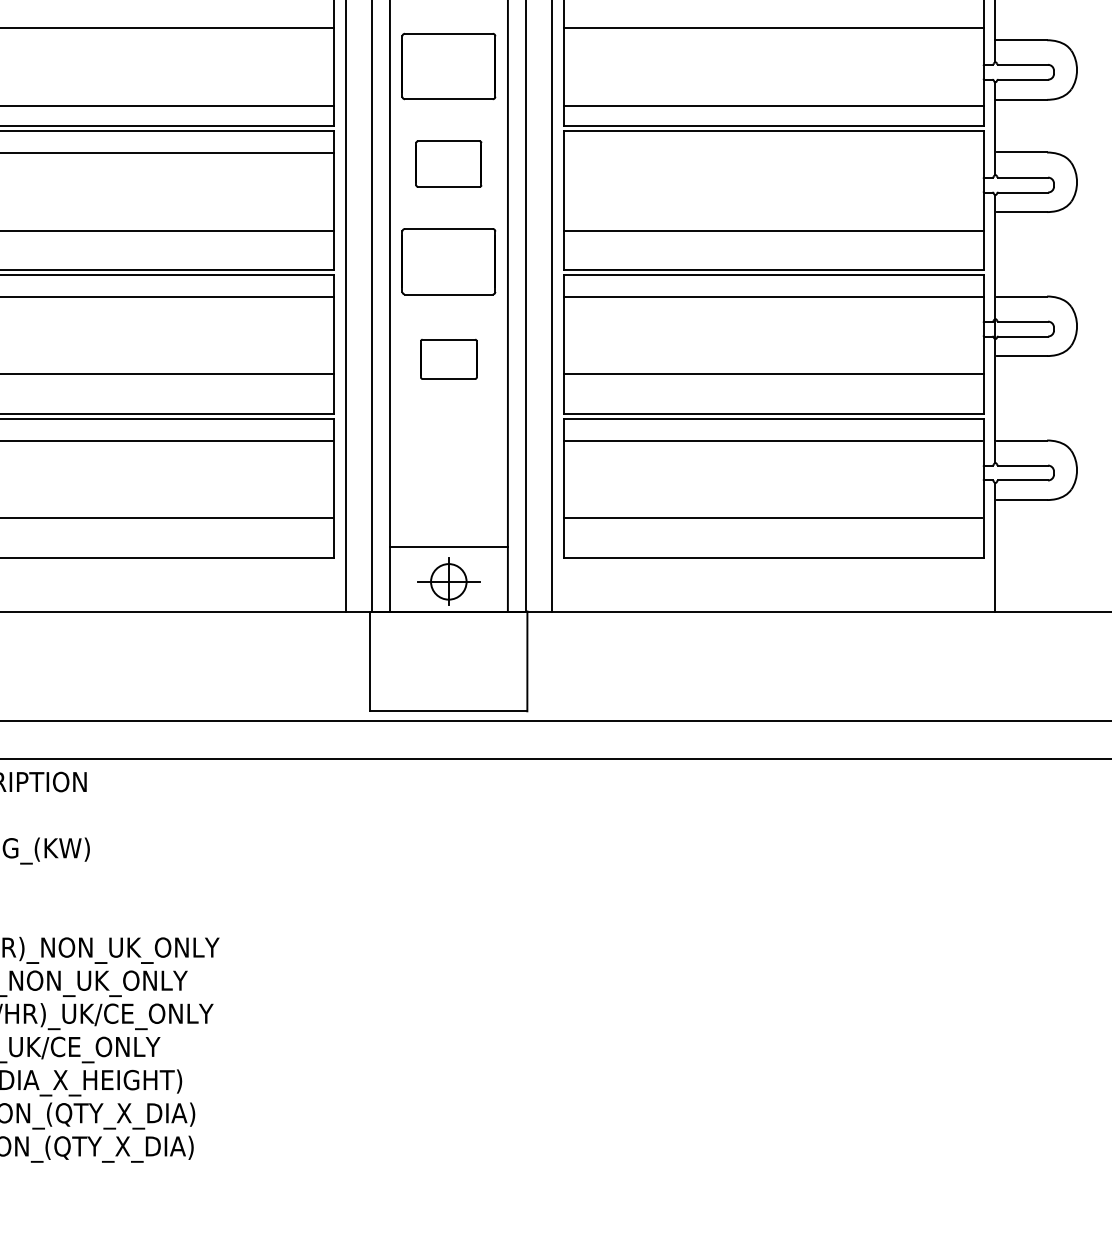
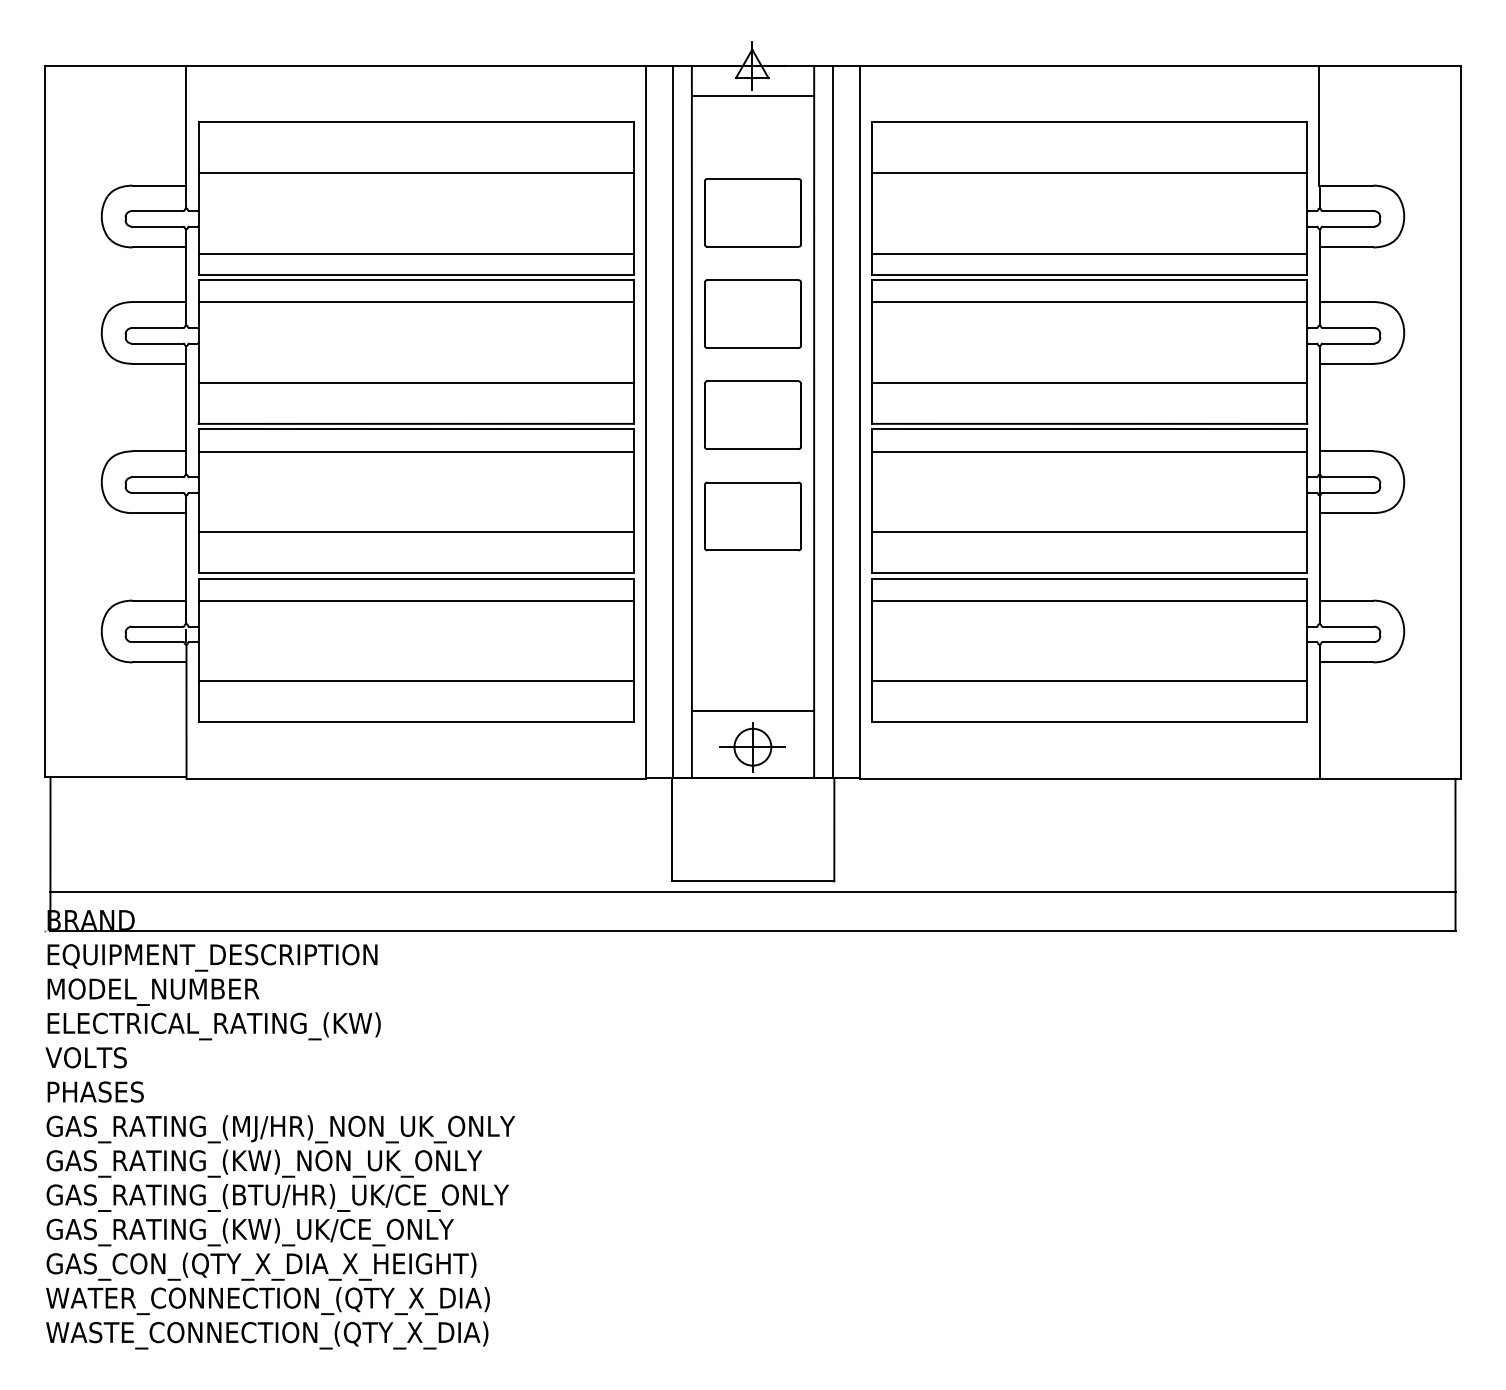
line: (773, 152) -> (1089, 302), added
part: (448, 163) -> (752, 313), size x1.43
part: (448, 359) -> (752, 516), size x1.67

